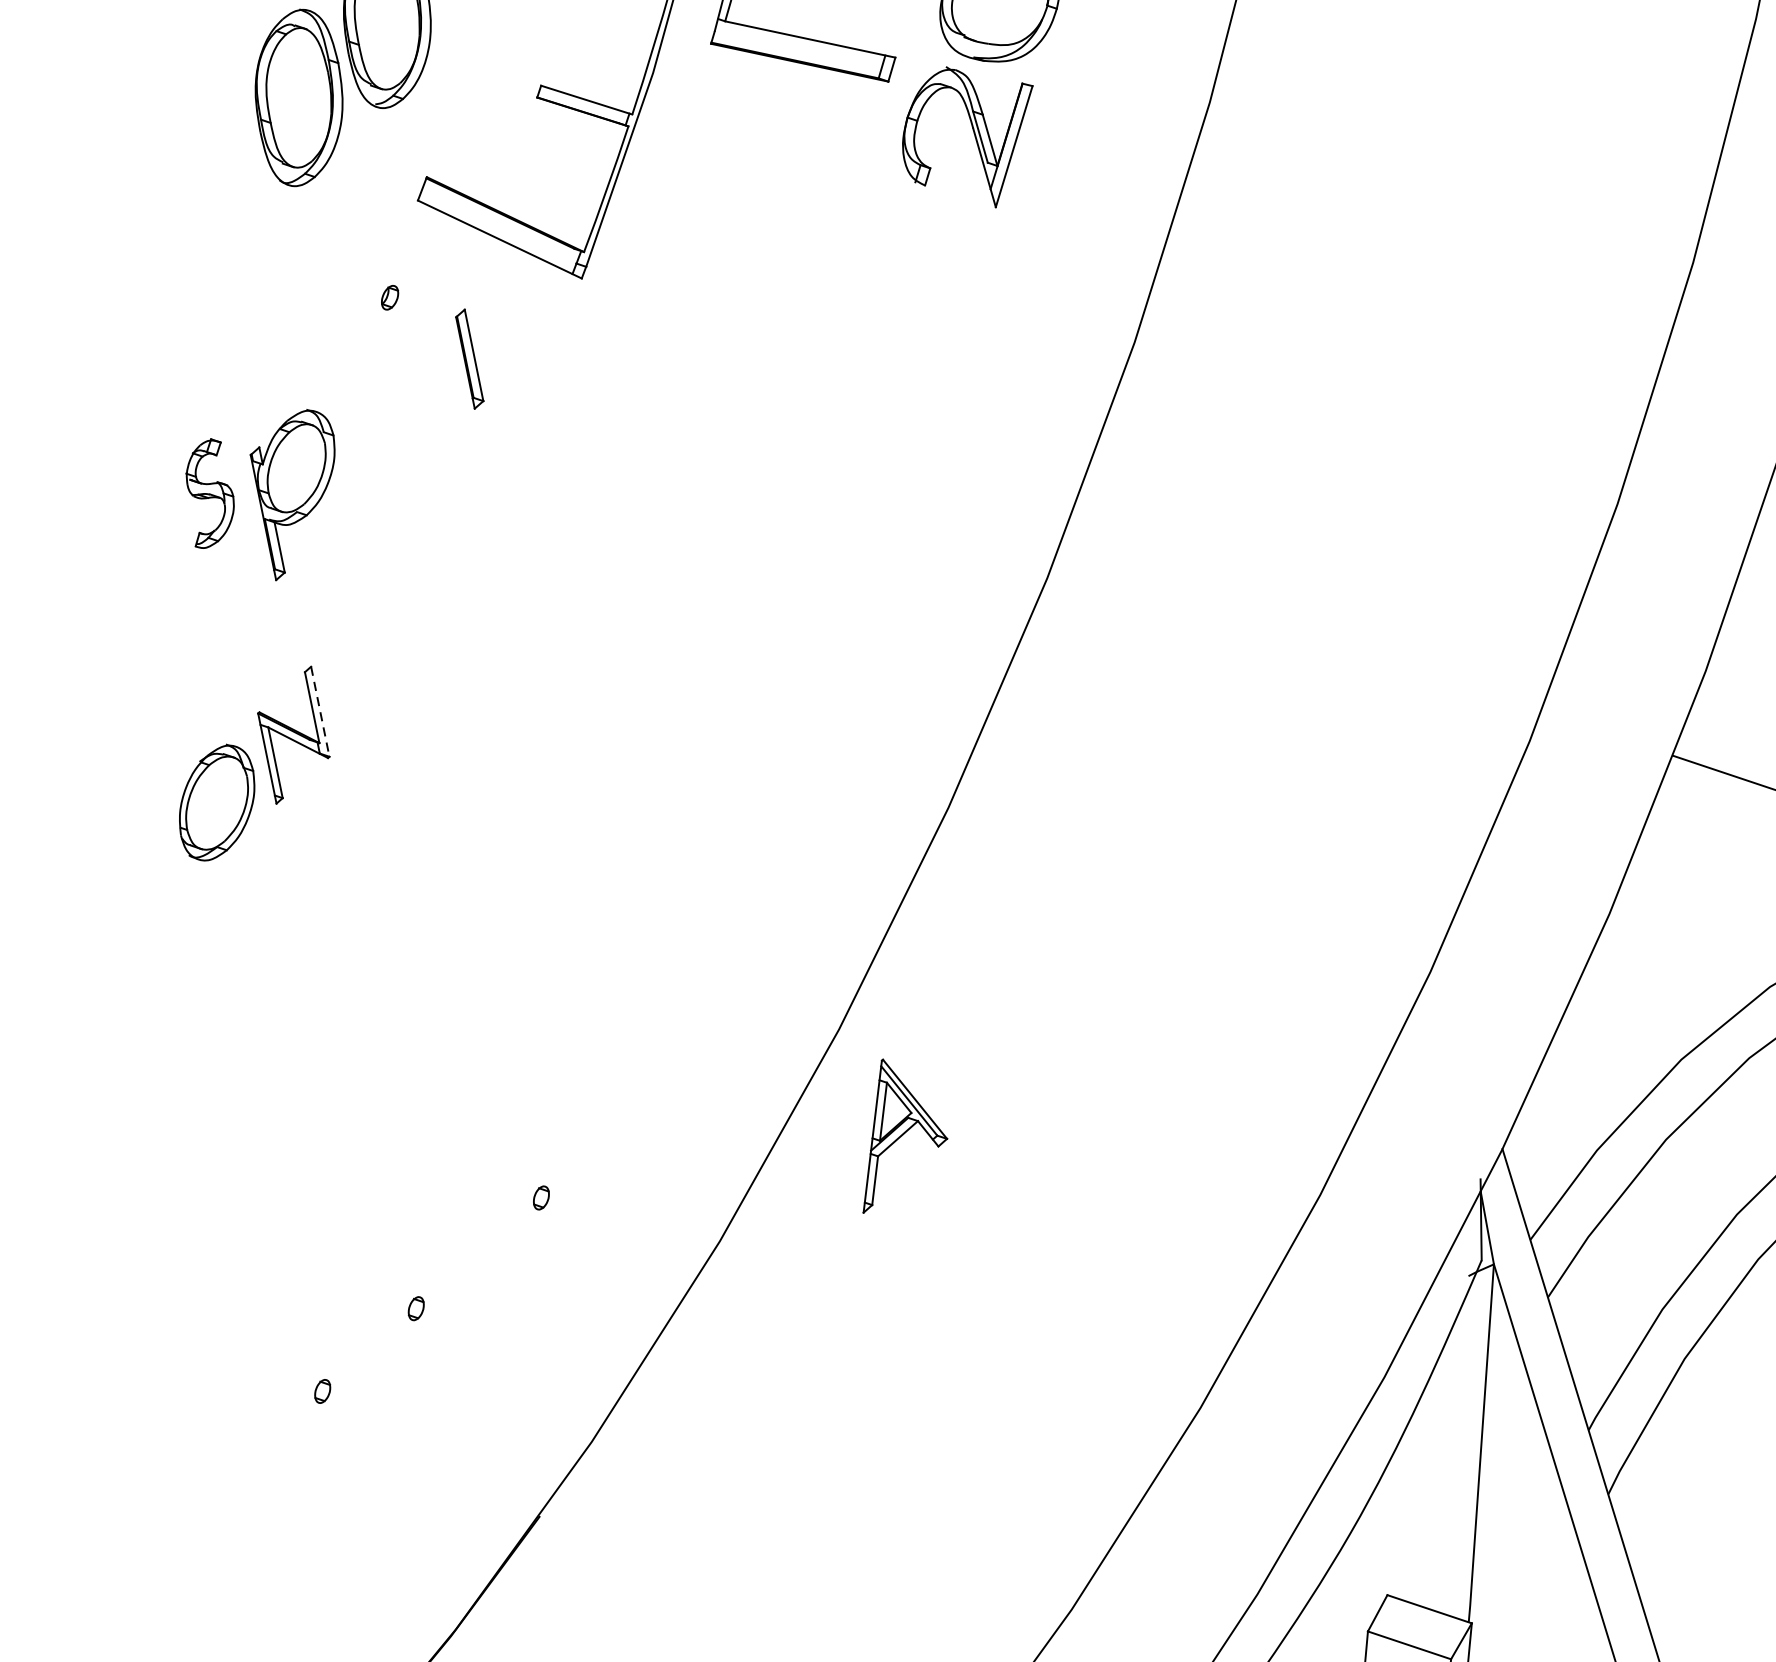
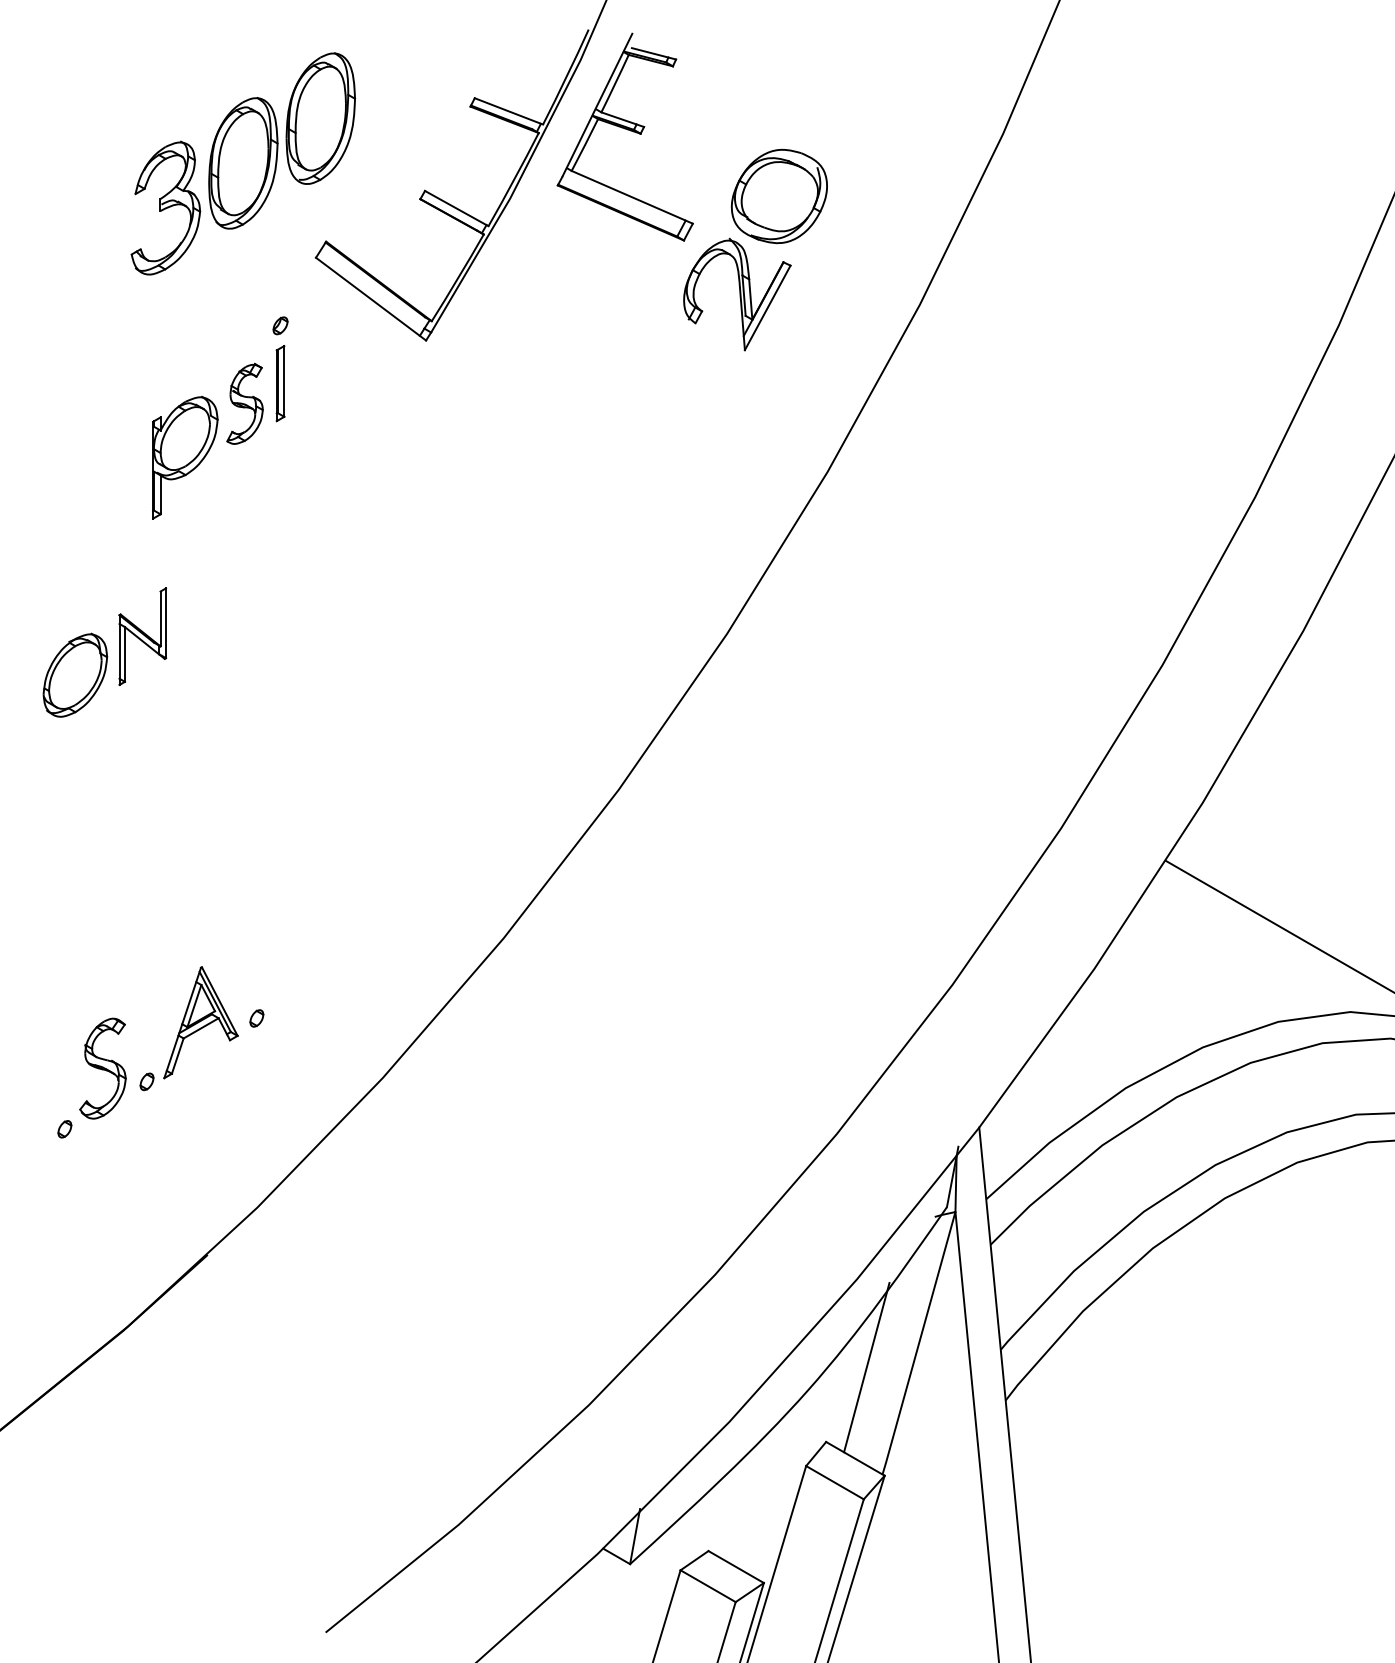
part: (210, 175) -> (165, 207), added
part: (469, 359) -> (280, 383), moved
part: (207, 492) -> (244, 403), moved
line: (319, 712) -> (165, 623), dashed -> solid
part: (895, 1131) -> (200, 1022), moved
part: (355, 1303) -> (102, 1068), added
line: (1419, 1488) -> (866, 1367), added

